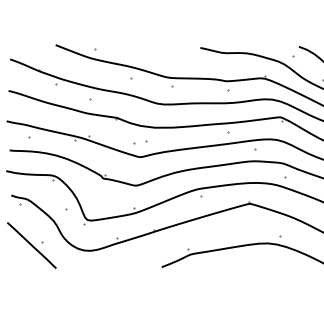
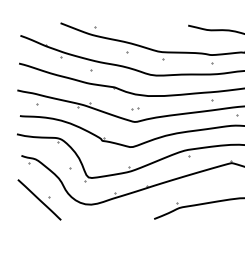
part: (140, 142) -> (135, 109), size x0.62

